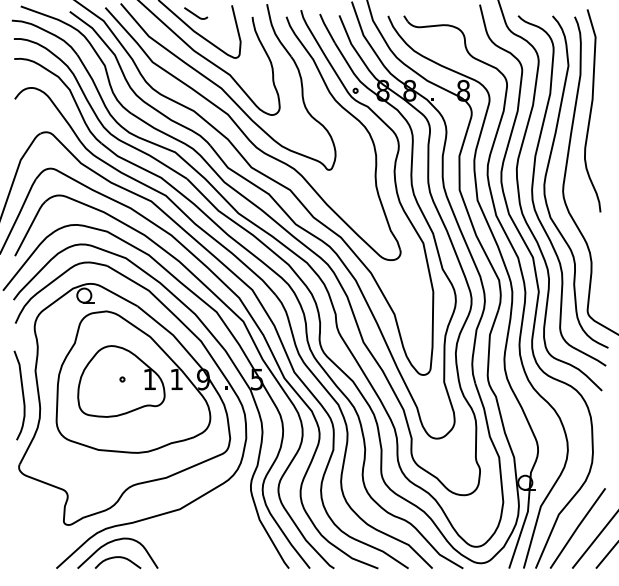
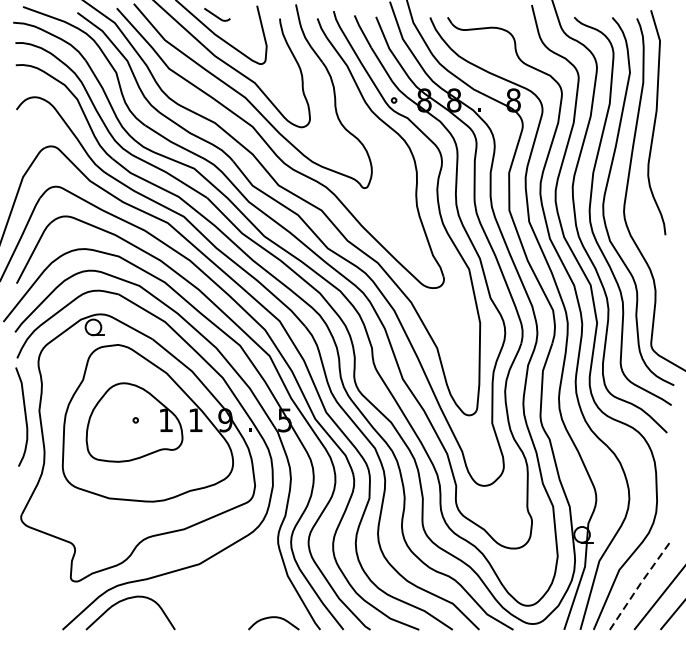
curve: (22, 395) -> (24, 417), moved
line: (577, 527) -> (639, 584), solid -> dashed
curve: (116, 558) -> (272, 618), moved

